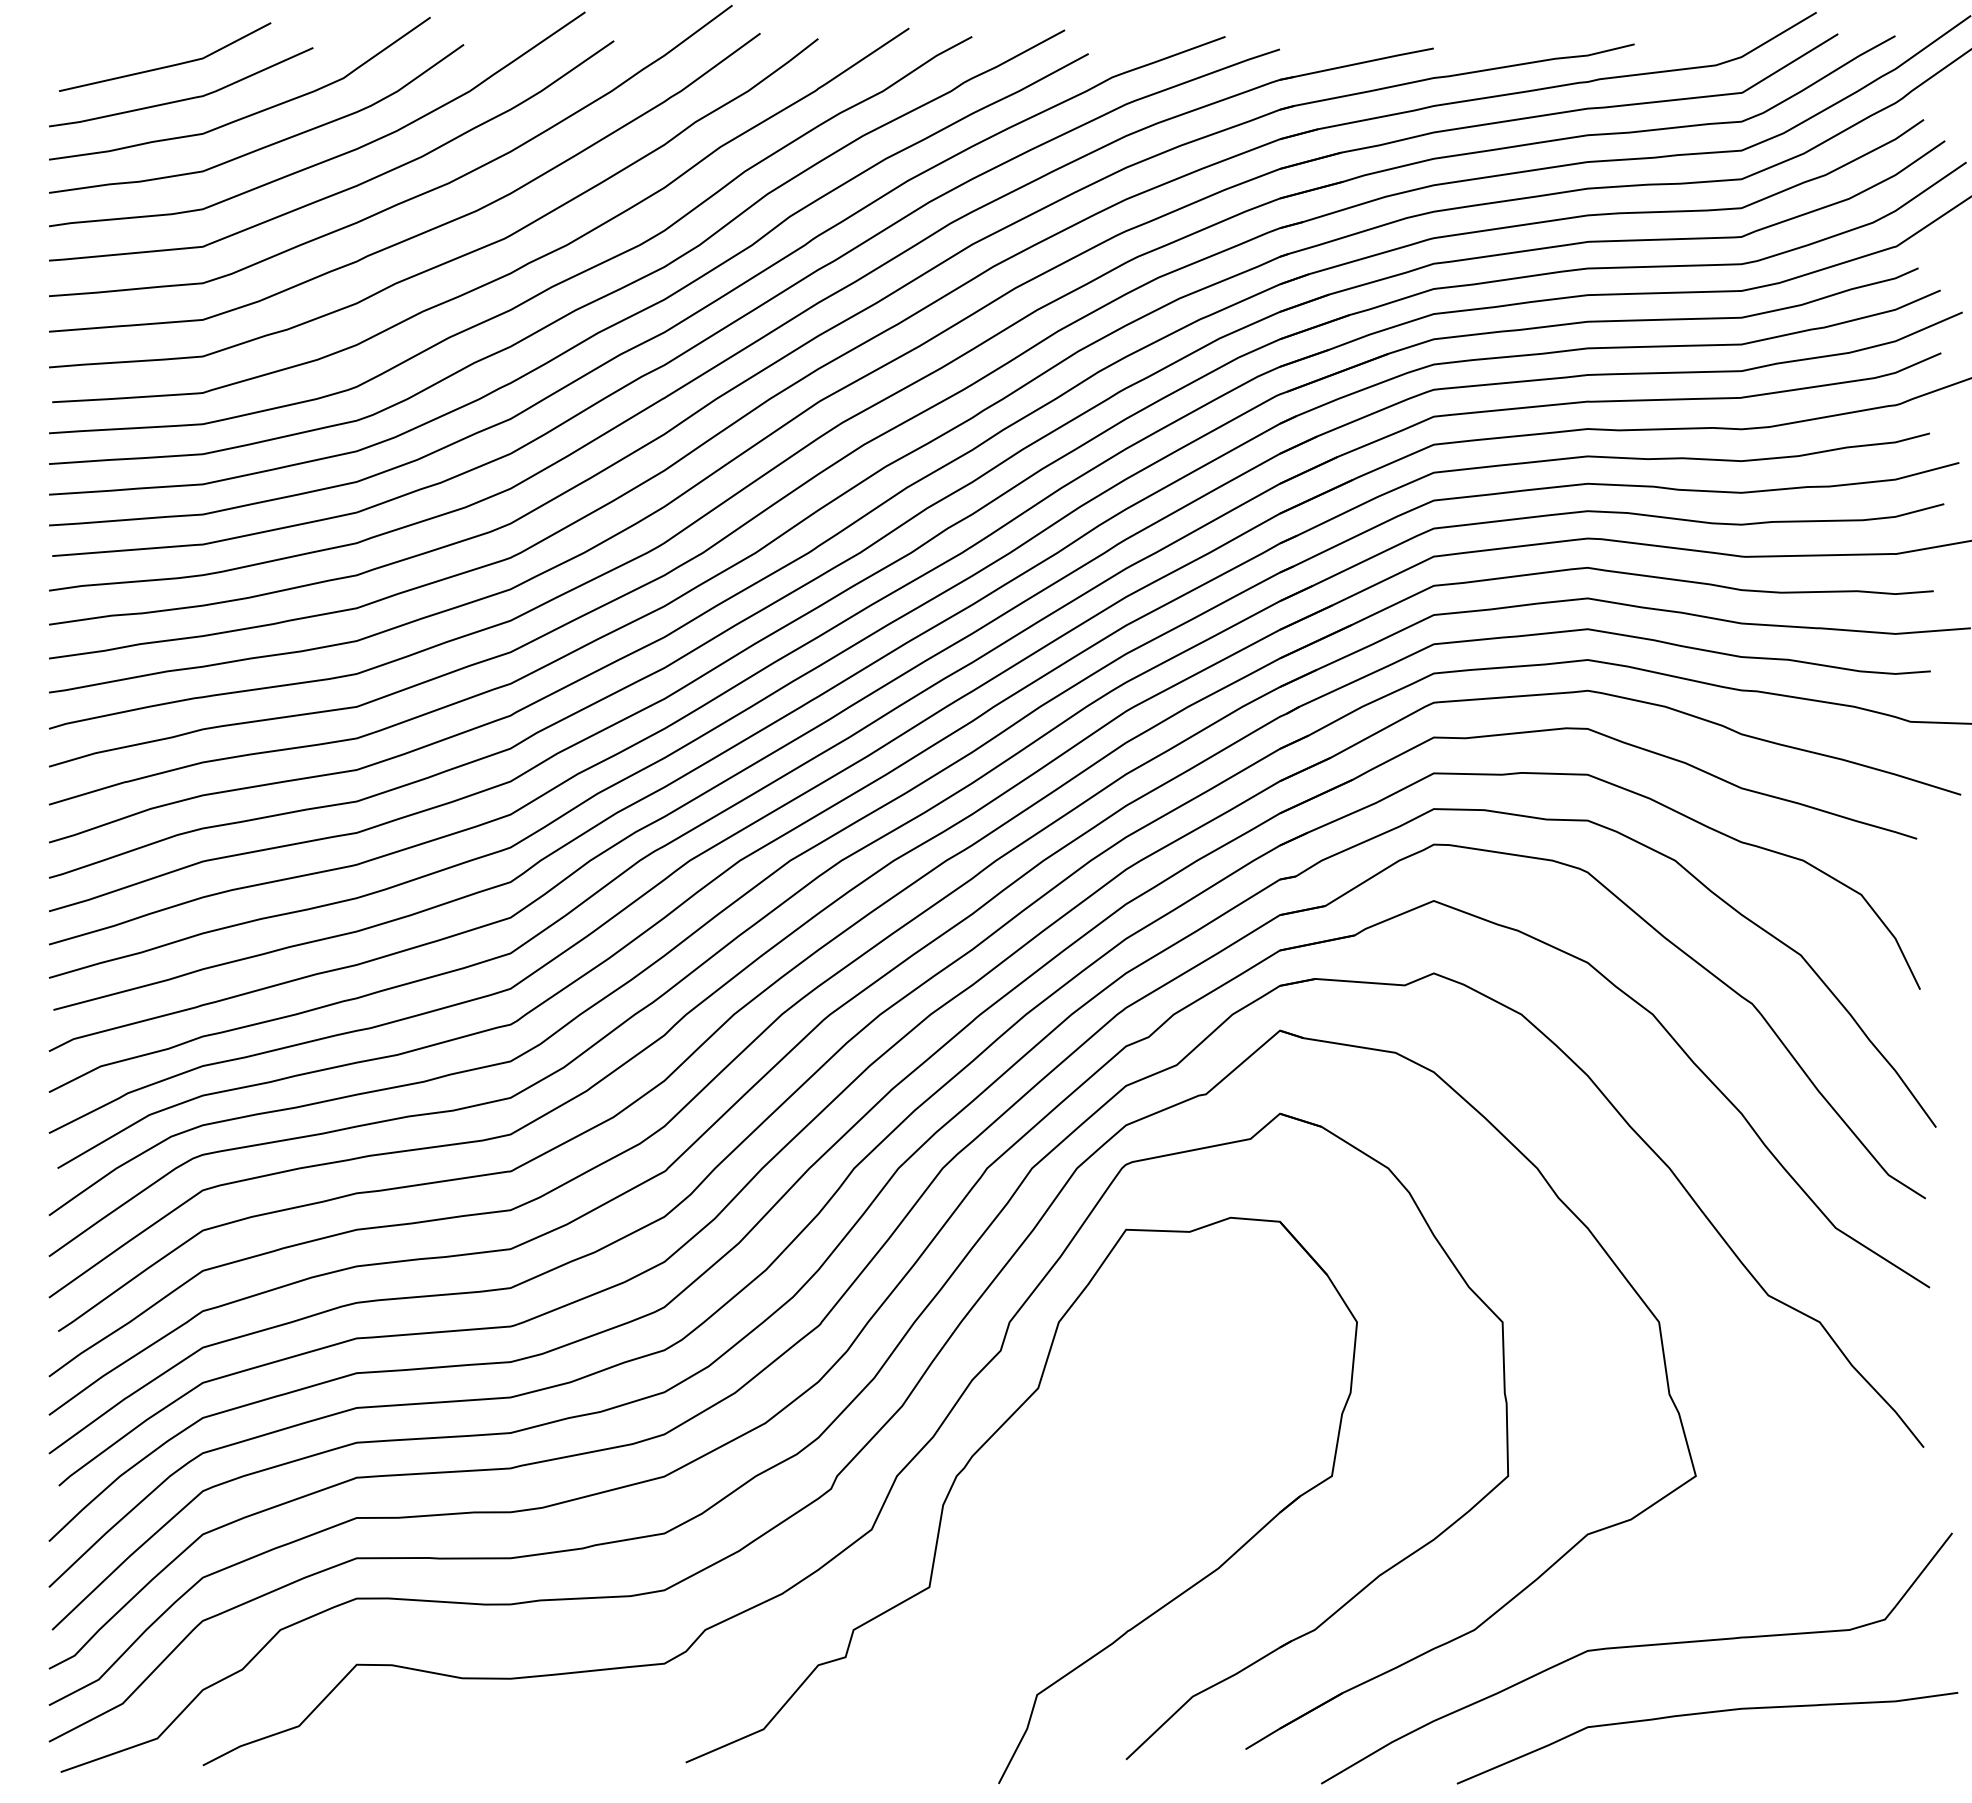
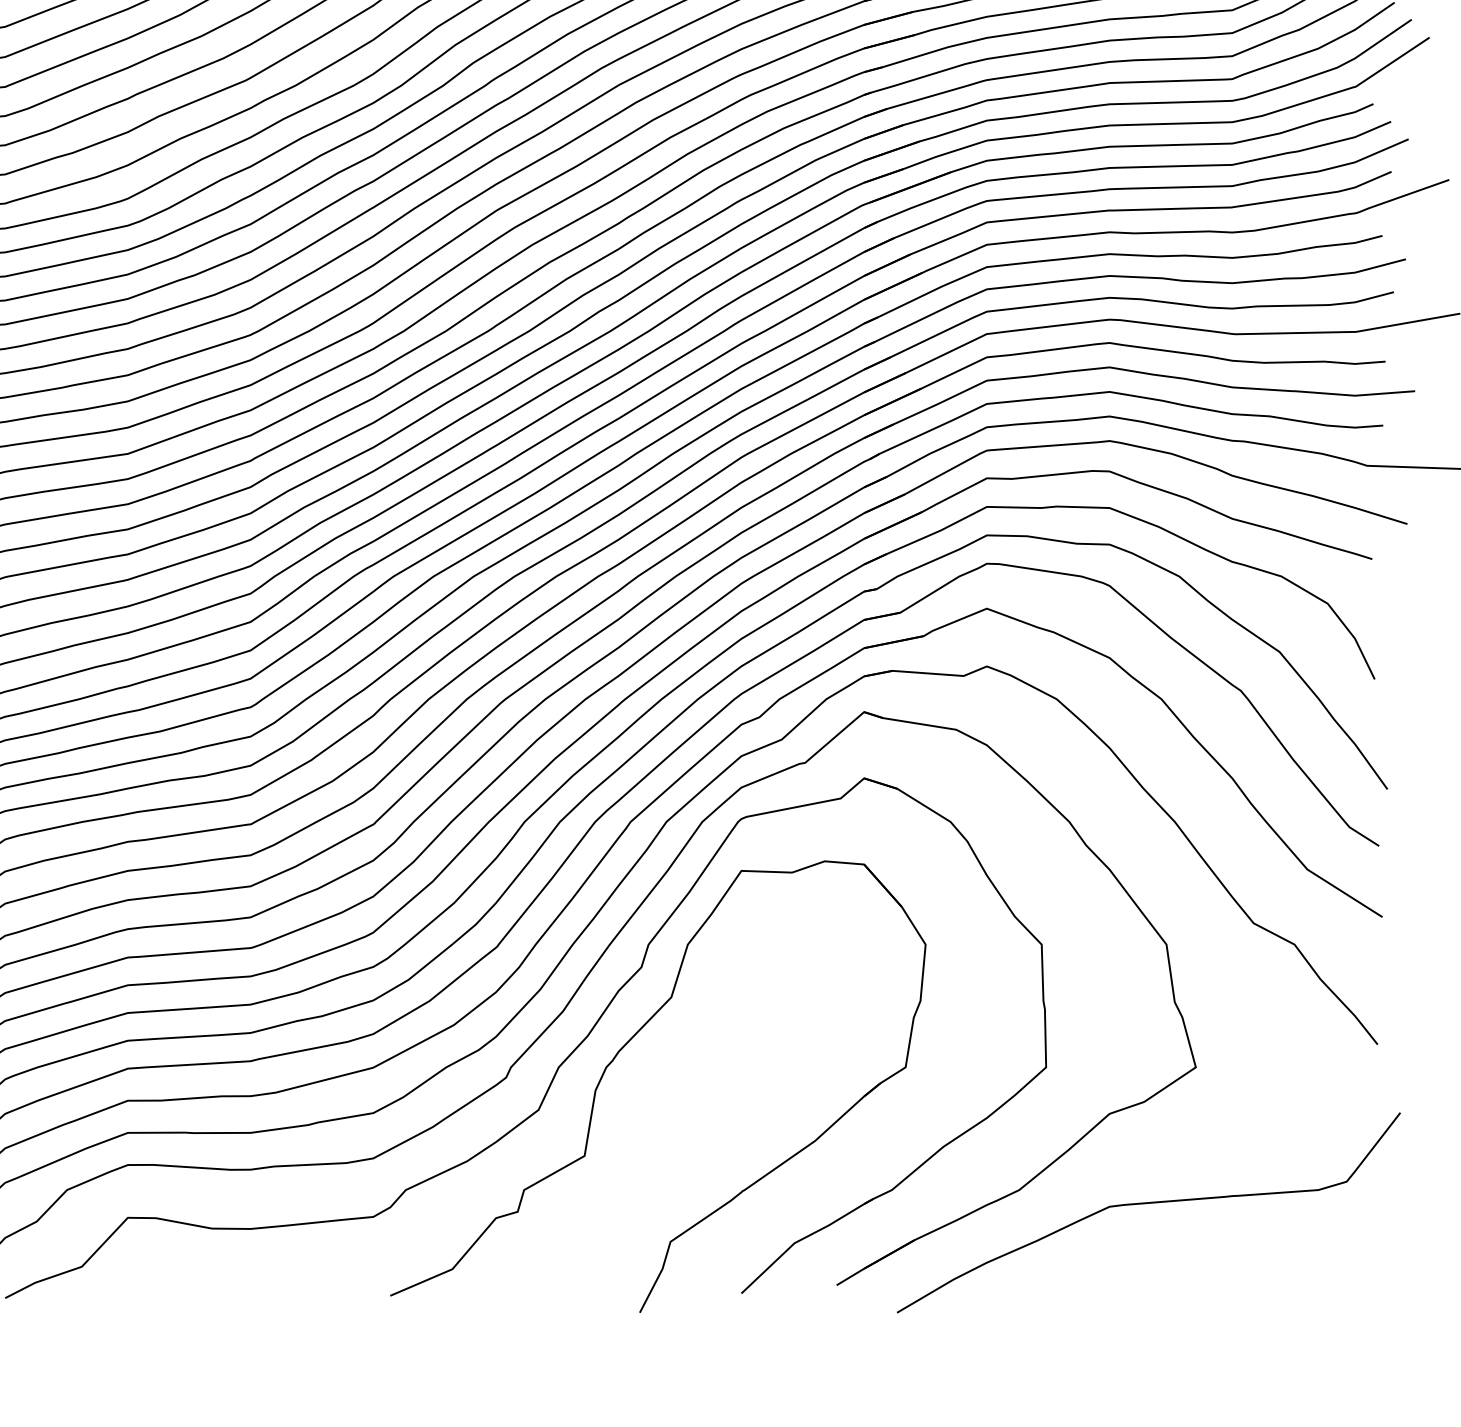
curve: (1701, 1714) -> (1200, 1257), removed

